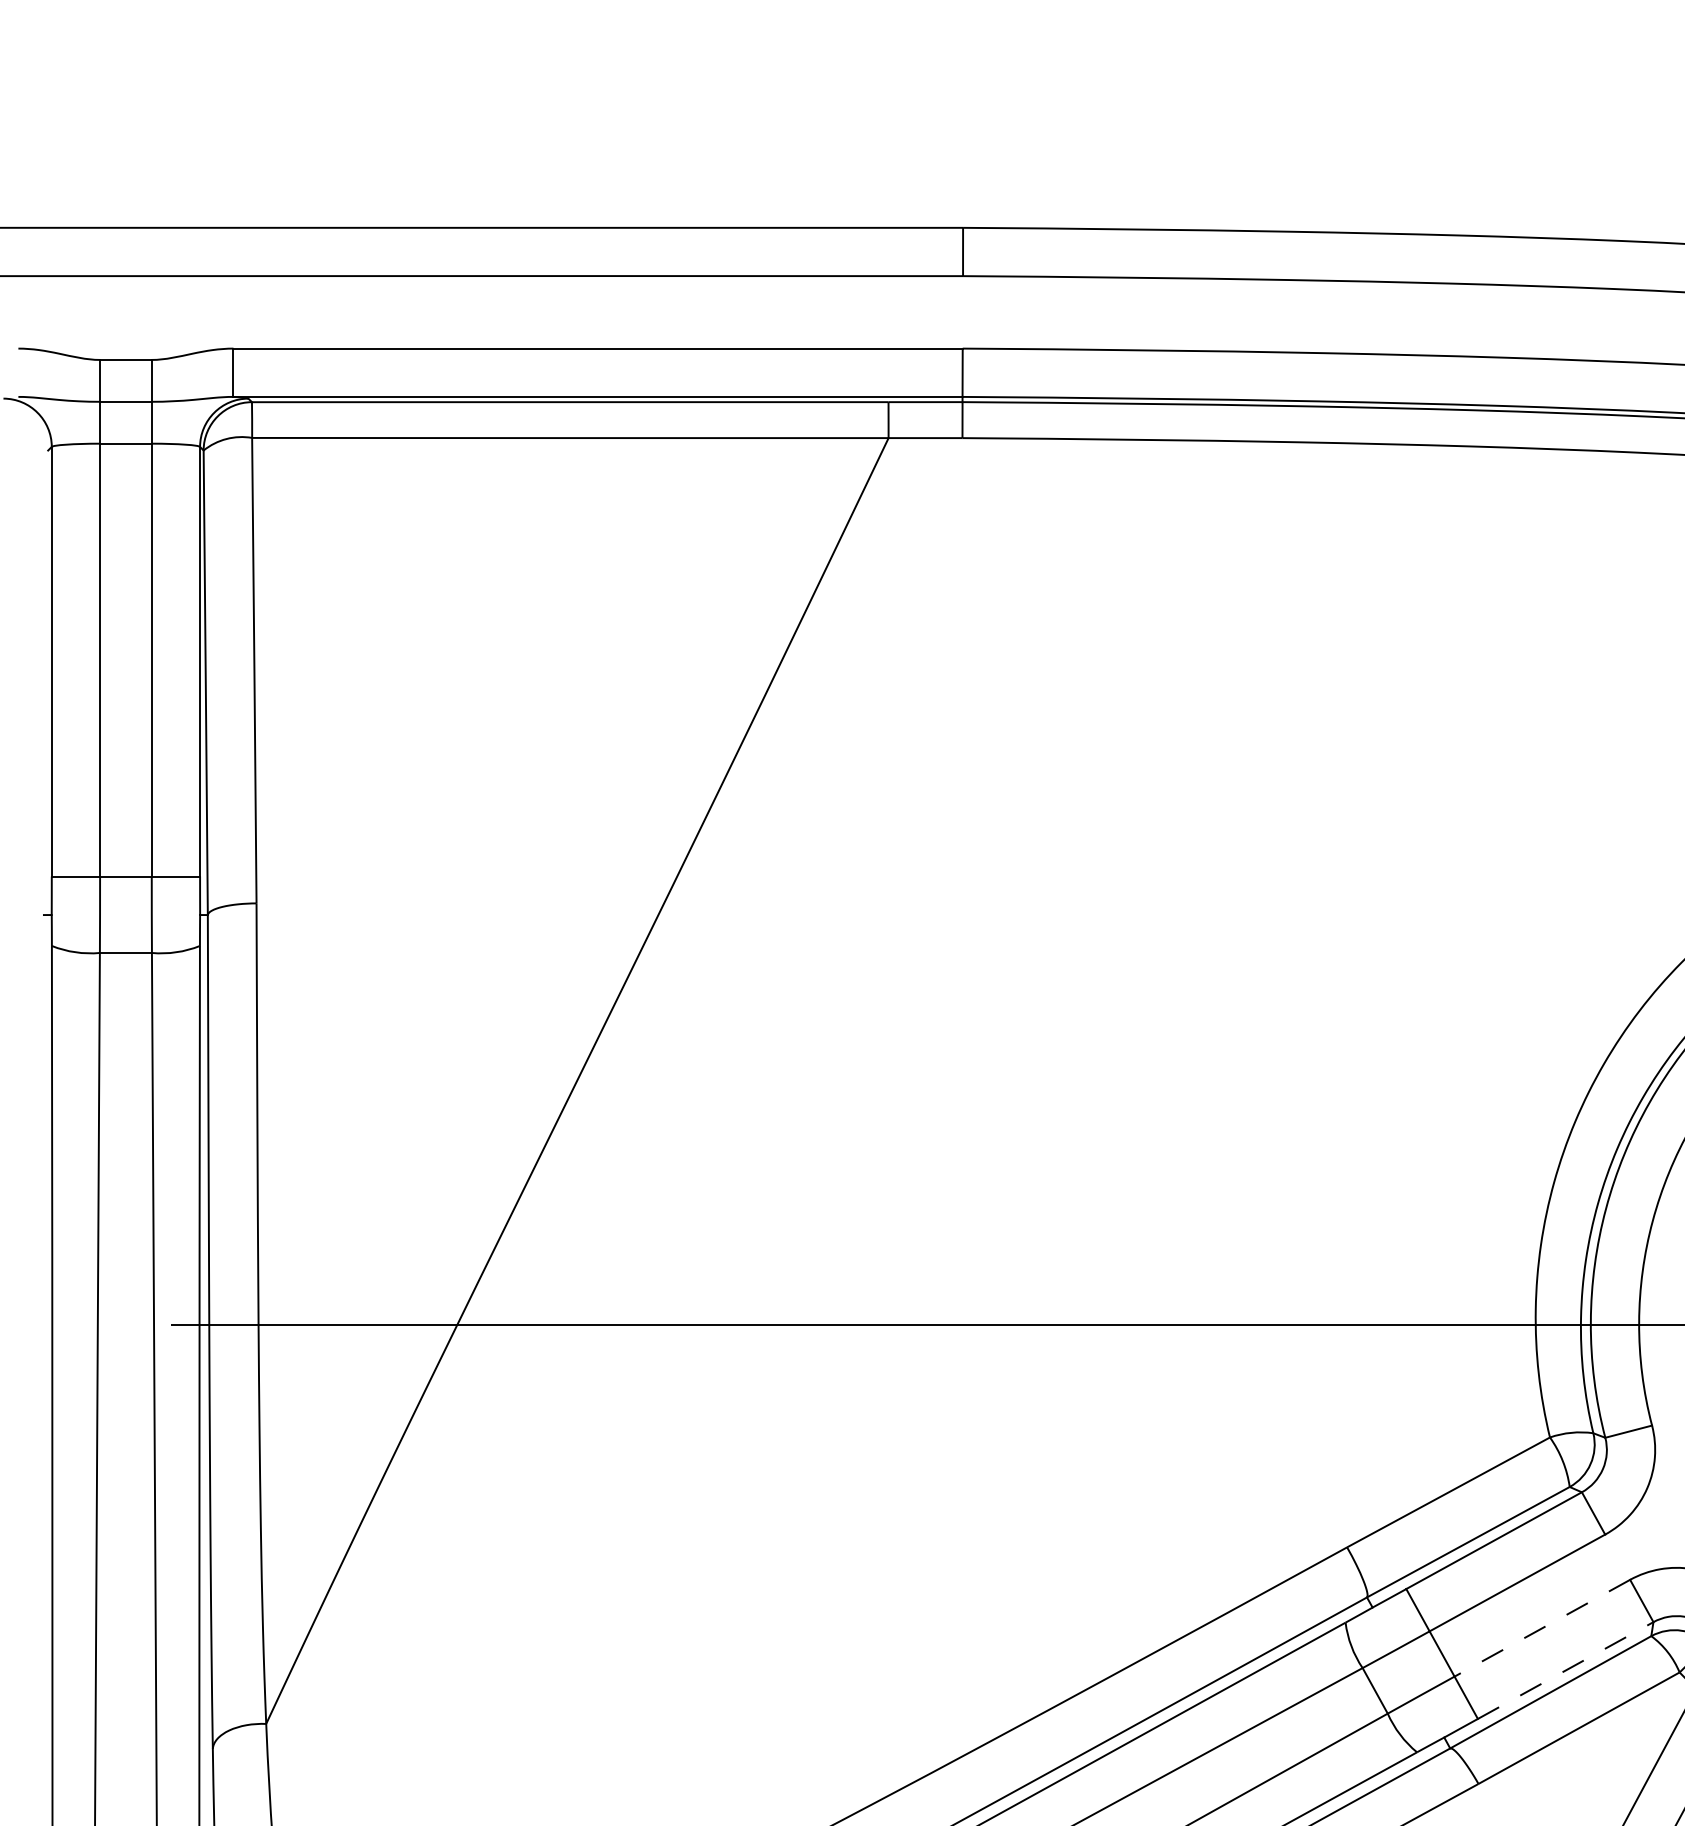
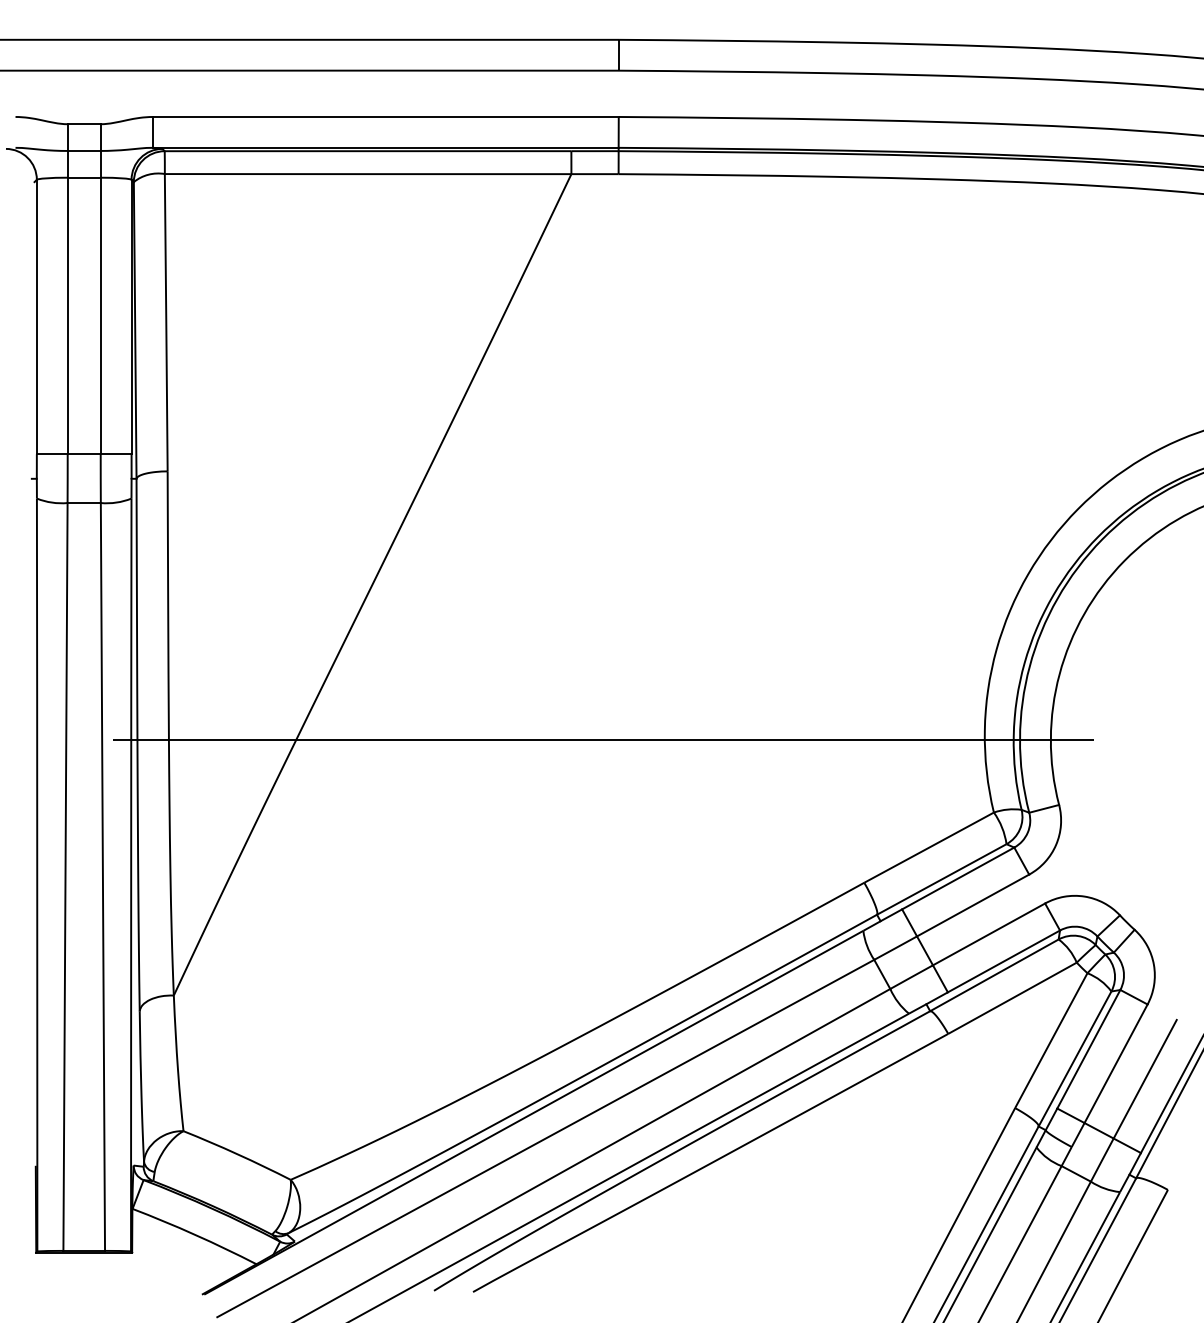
line: (1541, 1628) -> (988, 934), dashed -> solid
line: (1566, 1670) -> (1004, 961), dashed -> solid

